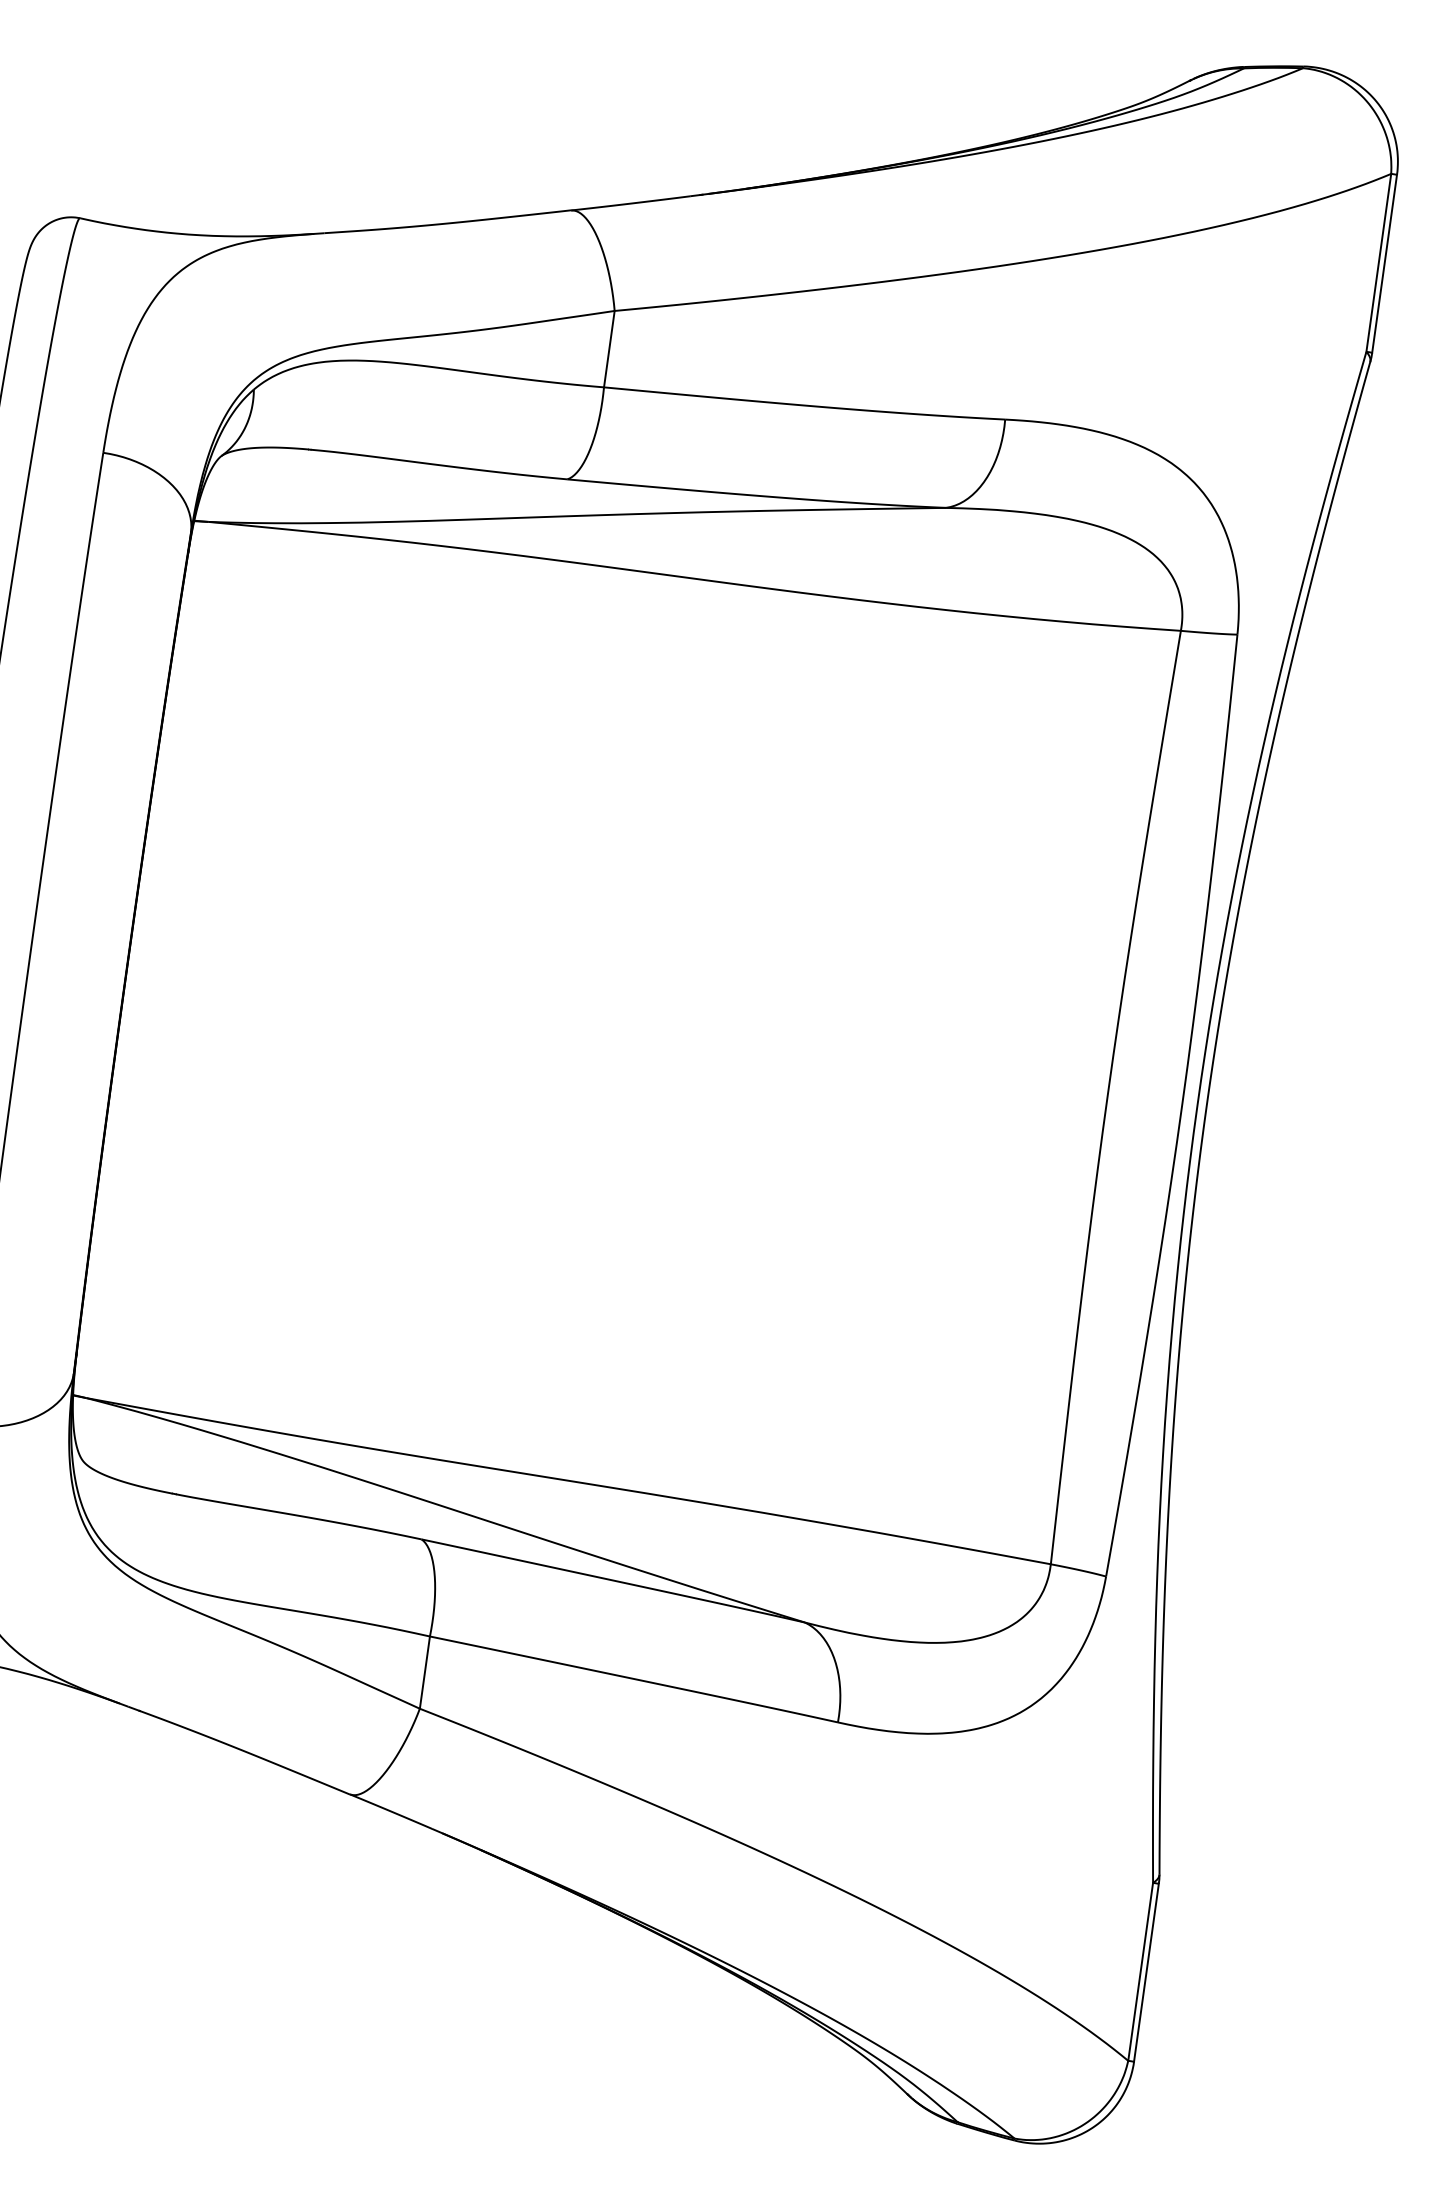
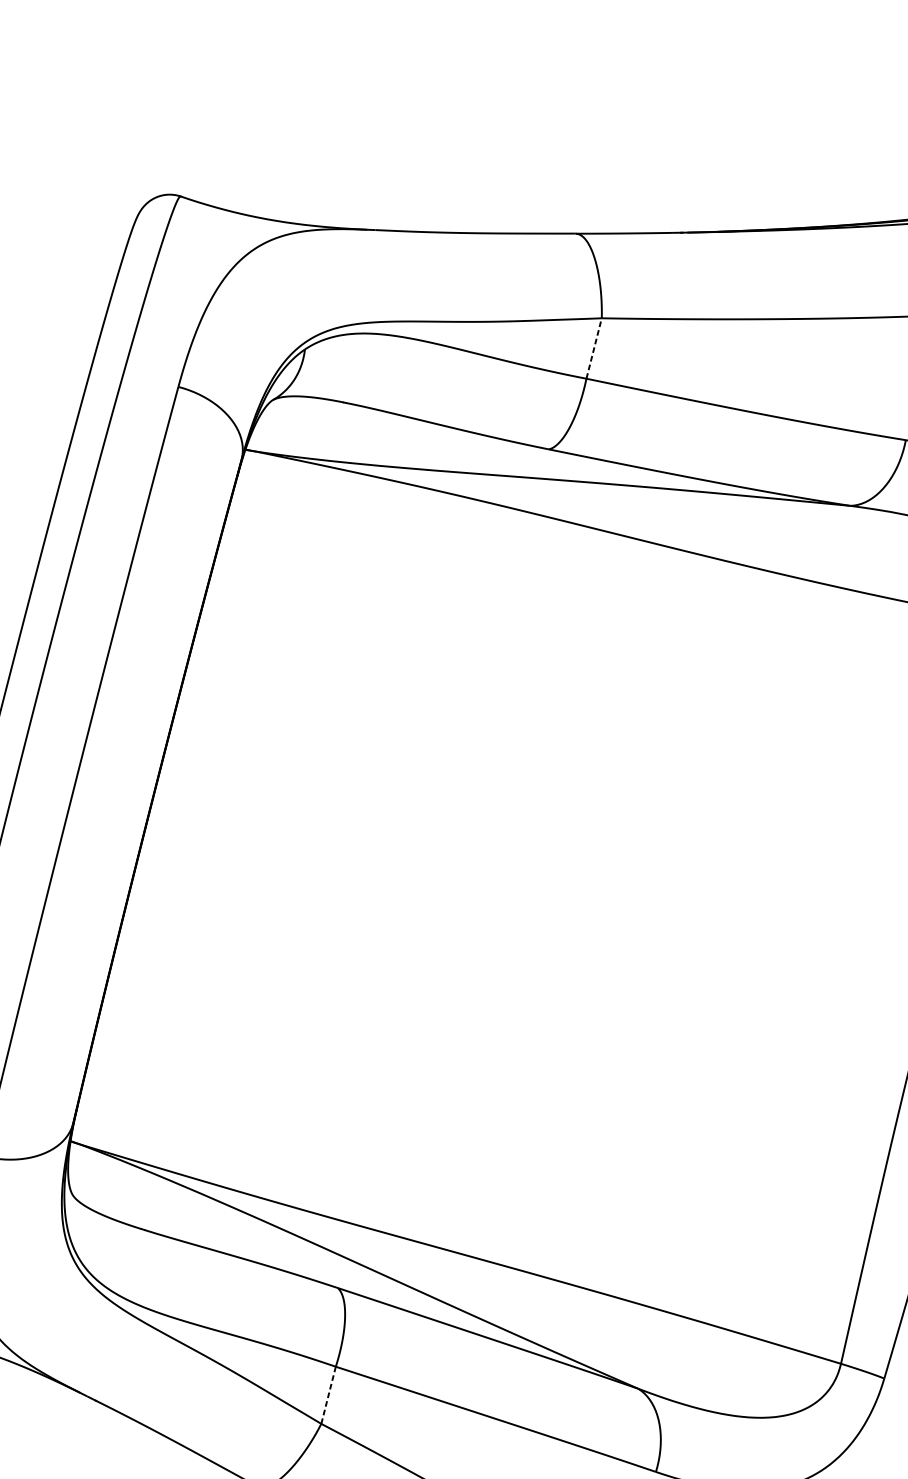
line: (609, 349) -> (594, 348), solid -> dashed
line: (424, 1672) -> (328, 1395), solid -> dashed

